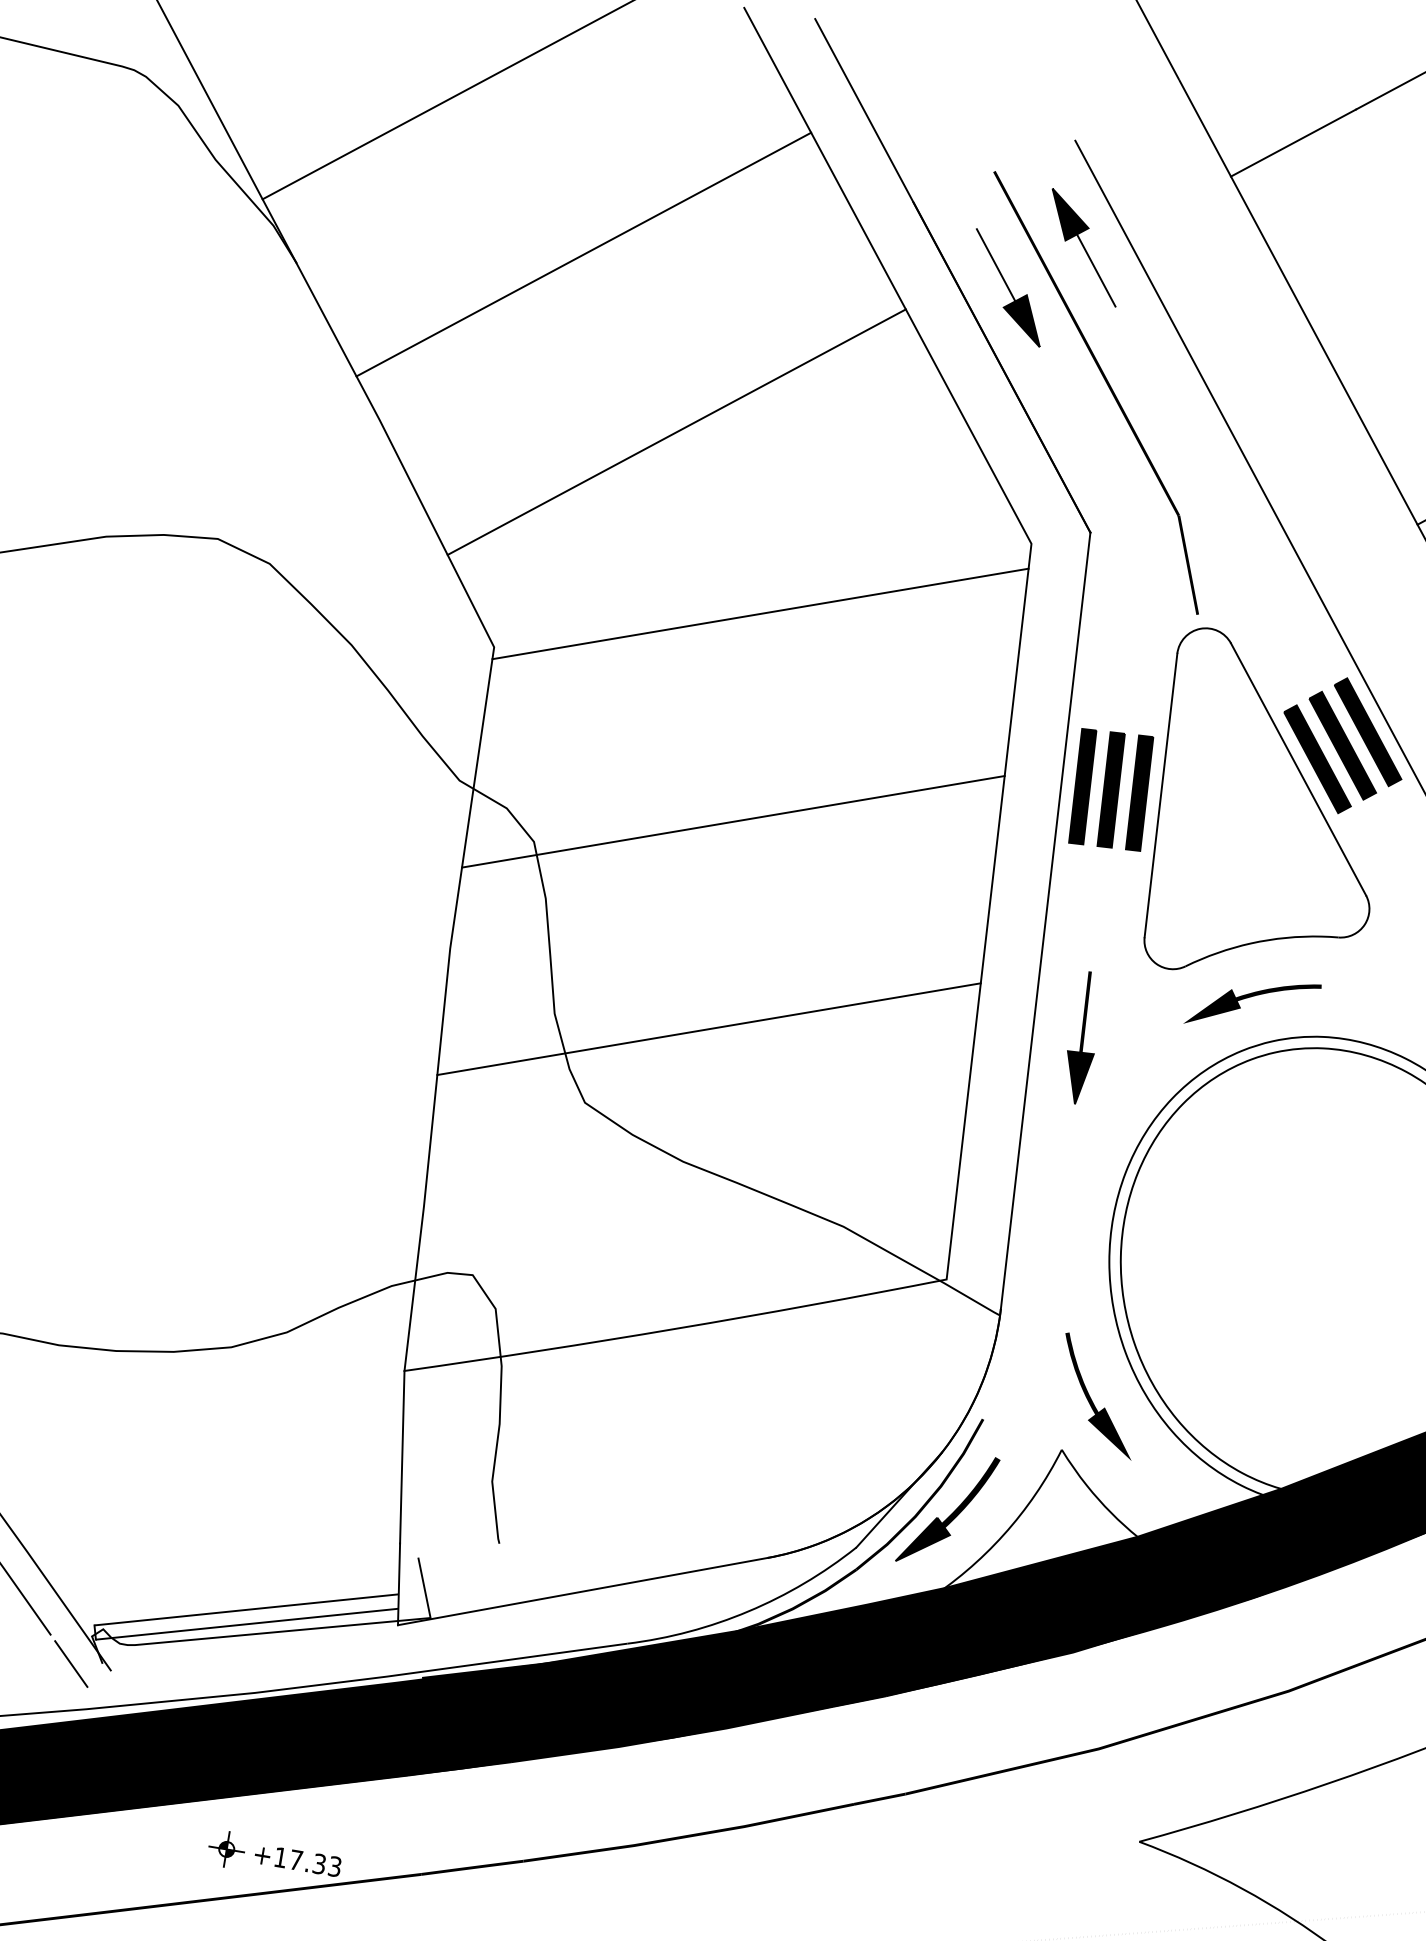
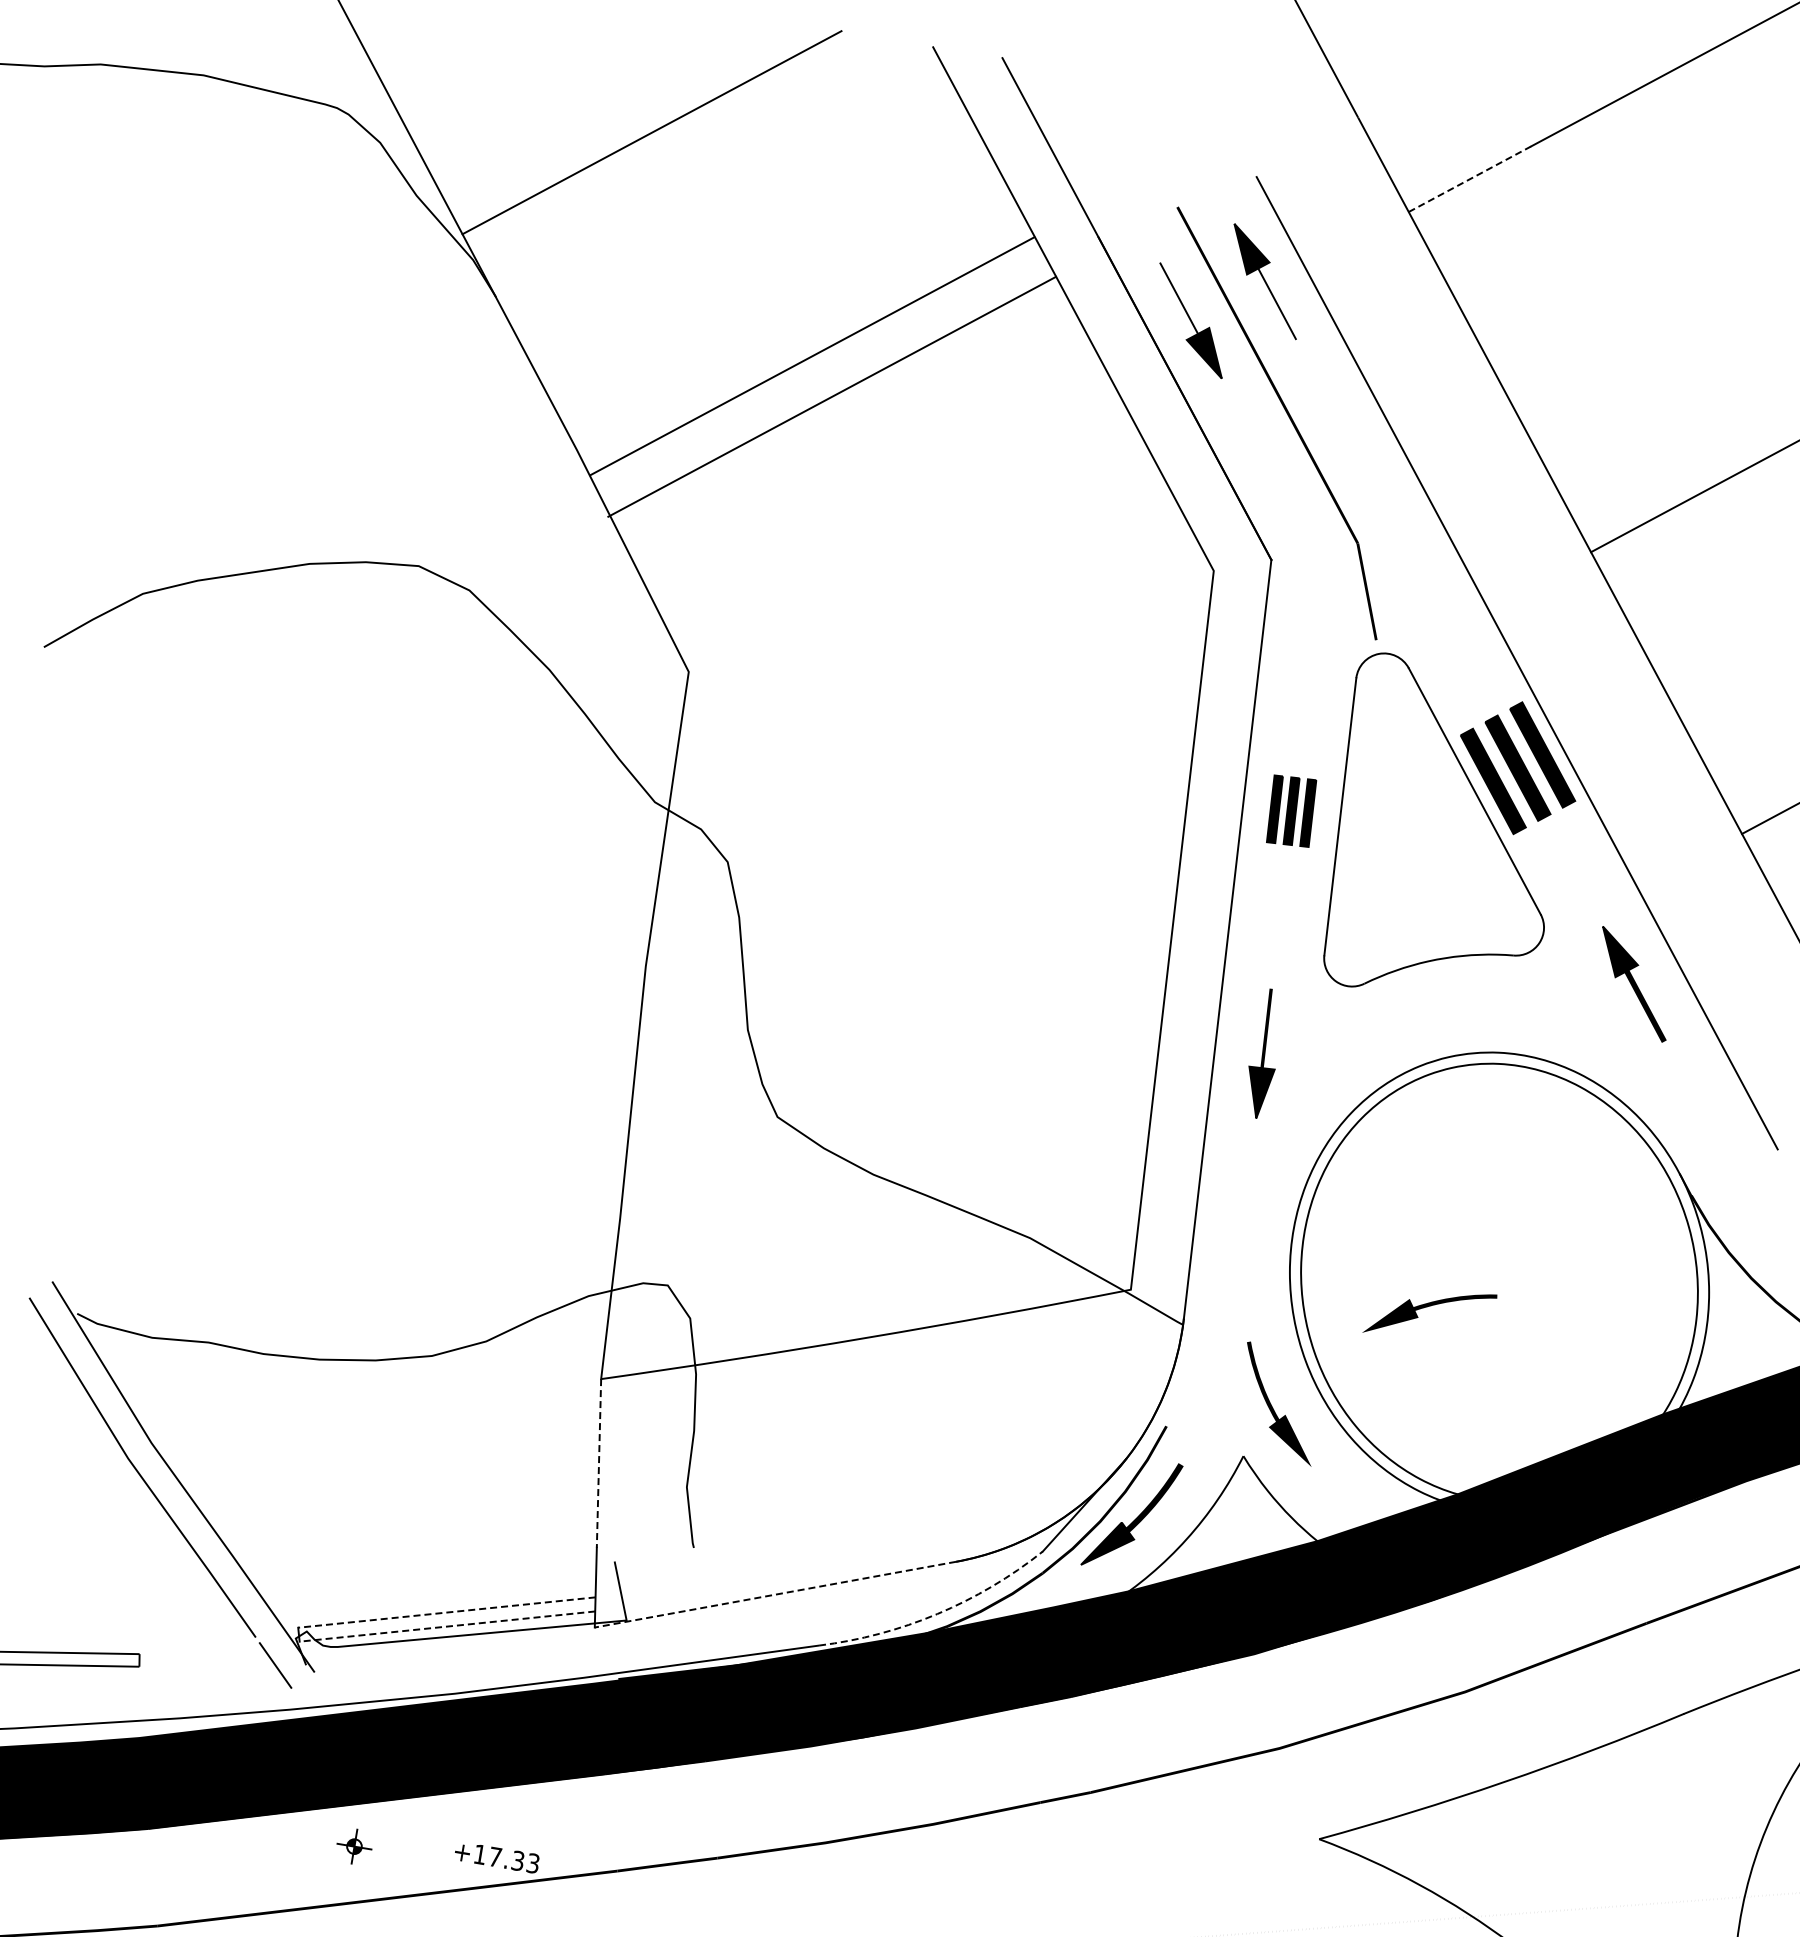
line: (1294, 143) -> (1470, 179), solid -> dashed
line: (583, 254) -> (812, 356), moved
line: (677, 431) -> (832, 396), moved
line: (760, 614) -> (949, 639), removed
part: (1111, 789) -> (1291, 810), size x0.6
line: (733, 821) -> (922, 842), removed
part: (1250, 997) -> (1427, 1307), moved
line: (708, 1028) -> (898, 1044), removed
line: (401, 1457) -> (598, 1463), solid -> dashed
line: (582, 1591) -> (775, 1594), solid -> dashed
line: (246, 1609) -> (446, 1612), solid -> dashed
arc: (748, 1611) -> (937, 1614), solid -> dashed
line: (247, 1624) -> (447, 1626), solid -> dashed
part: (226, 1849) -> (354, 1846), moved

